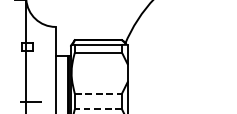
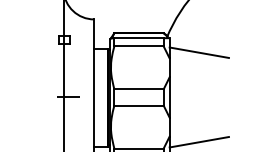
line: (155, 58) -> (198, 52), added
line: (98, 93) -> (139, 89), dashed -> solid
line: (98, 109) -> (139, 105), dashed -> solid

